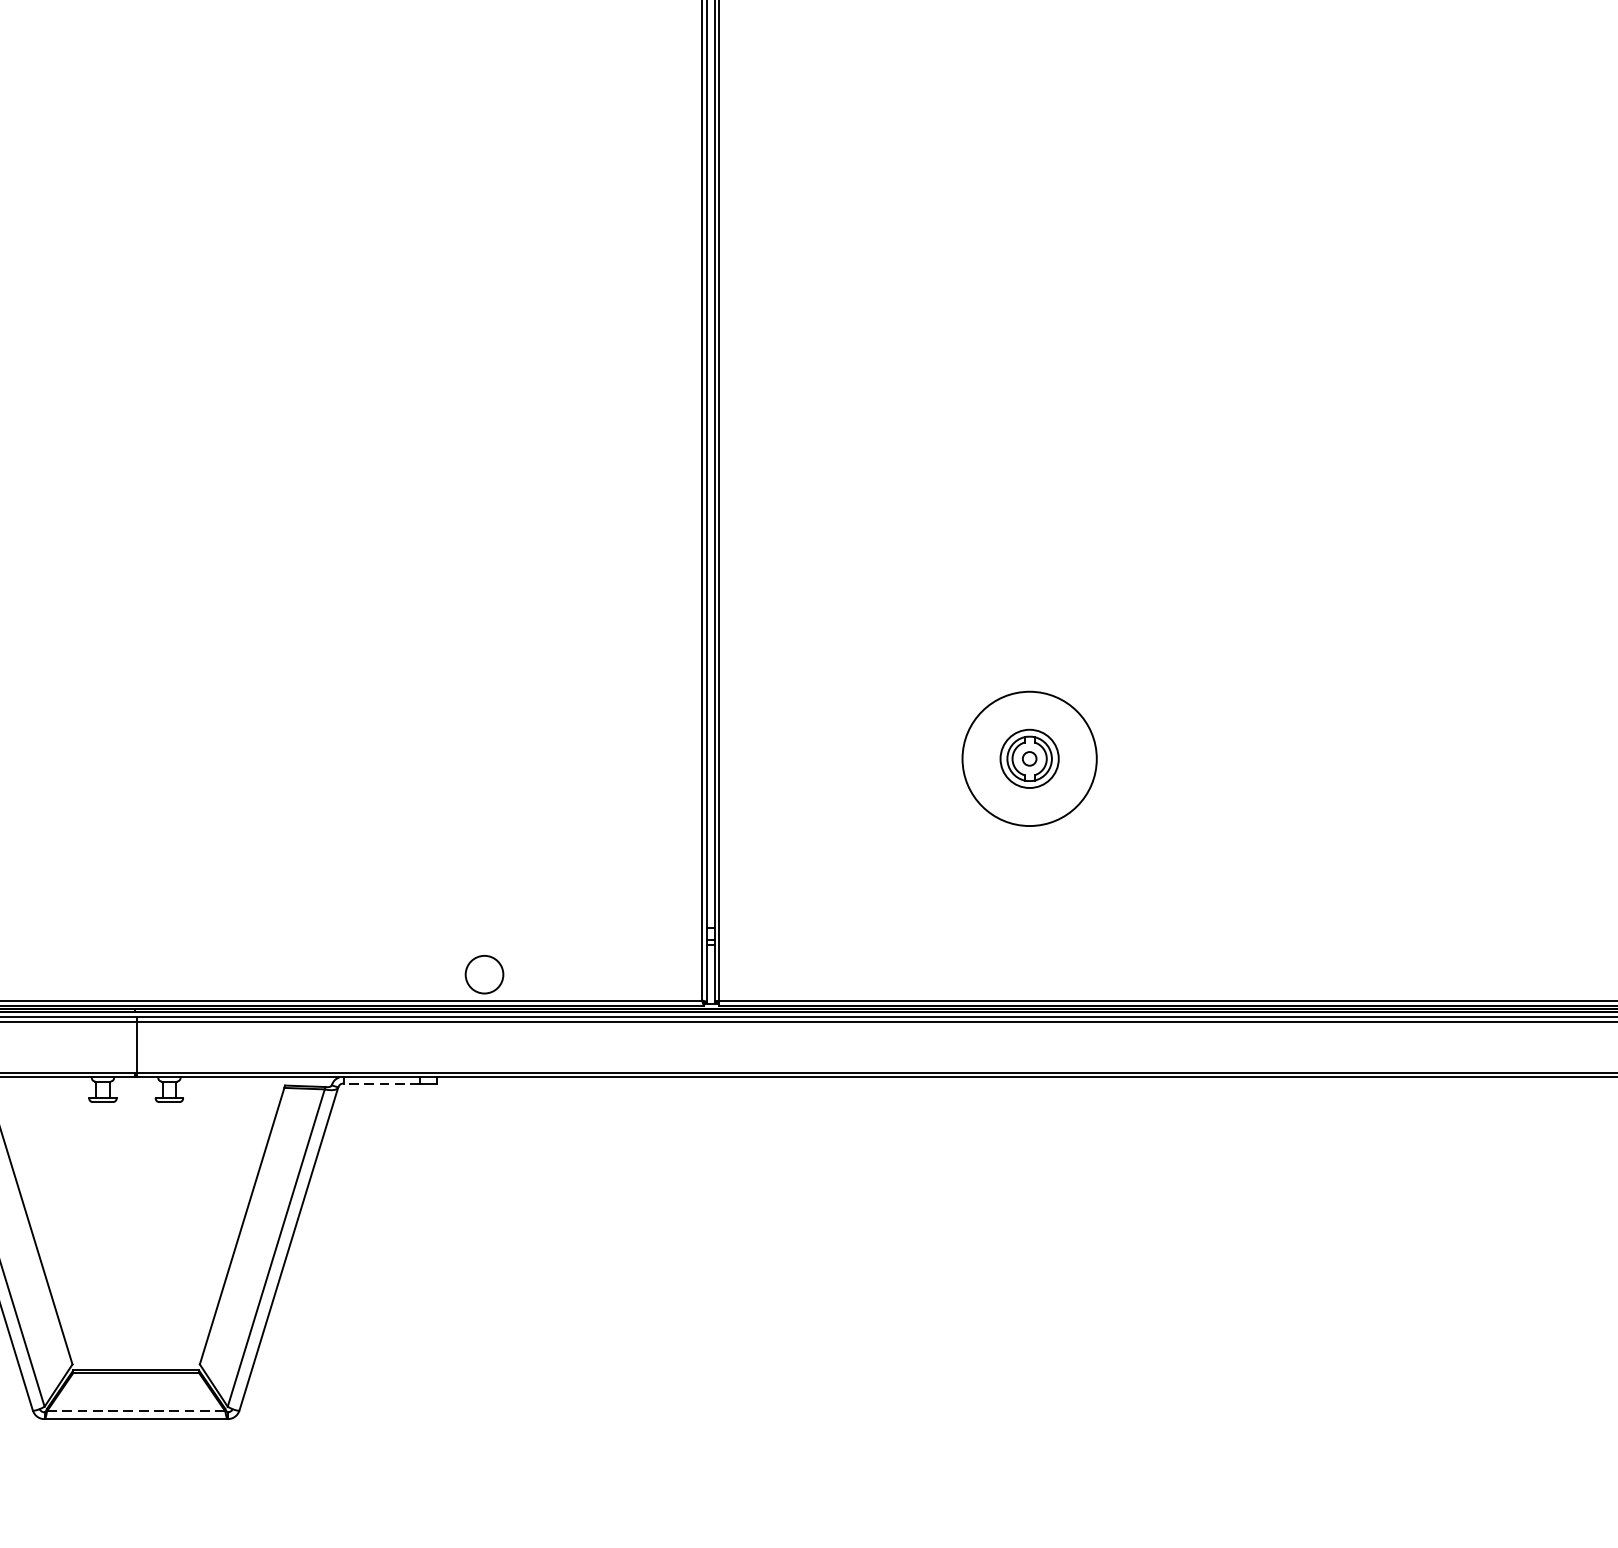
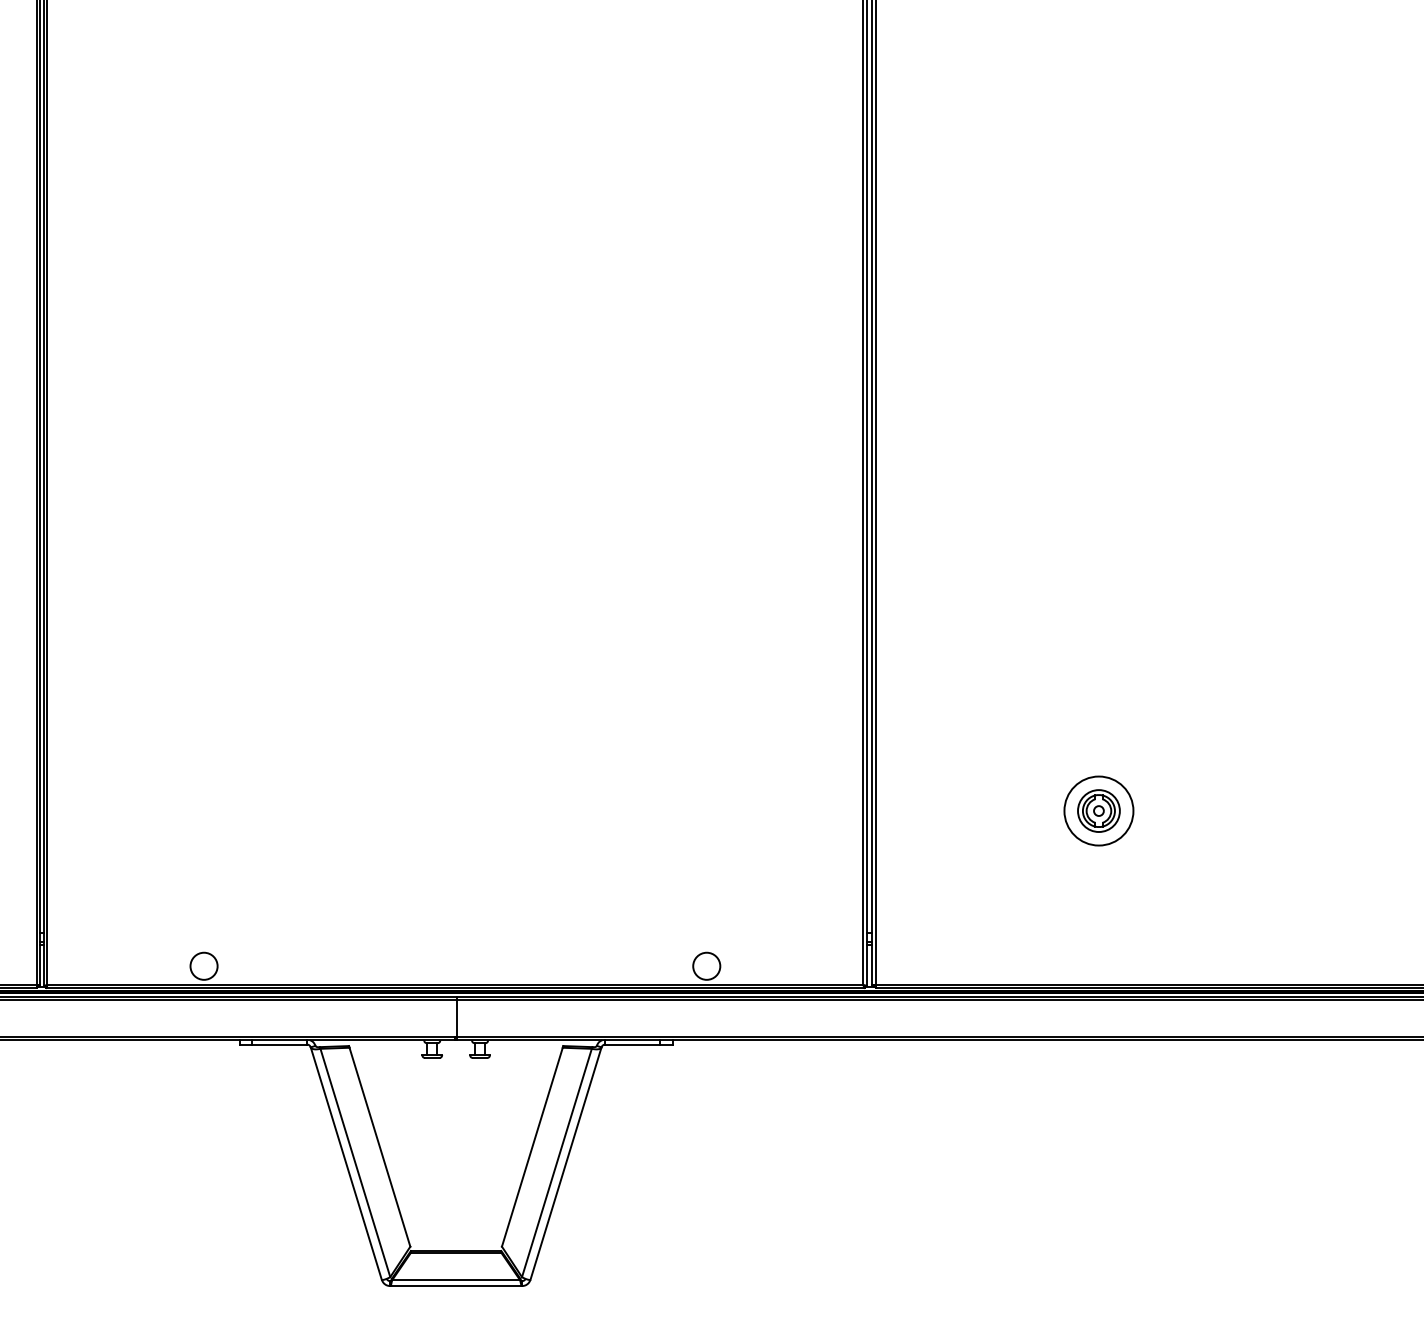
circle: (1029, 758) -> (1098, 810), size x0.71
line: (381, 1083) -> (632, 1044), dashed -> solid
line: (136, 1411) -> (456, 1280), dashed -> solid

